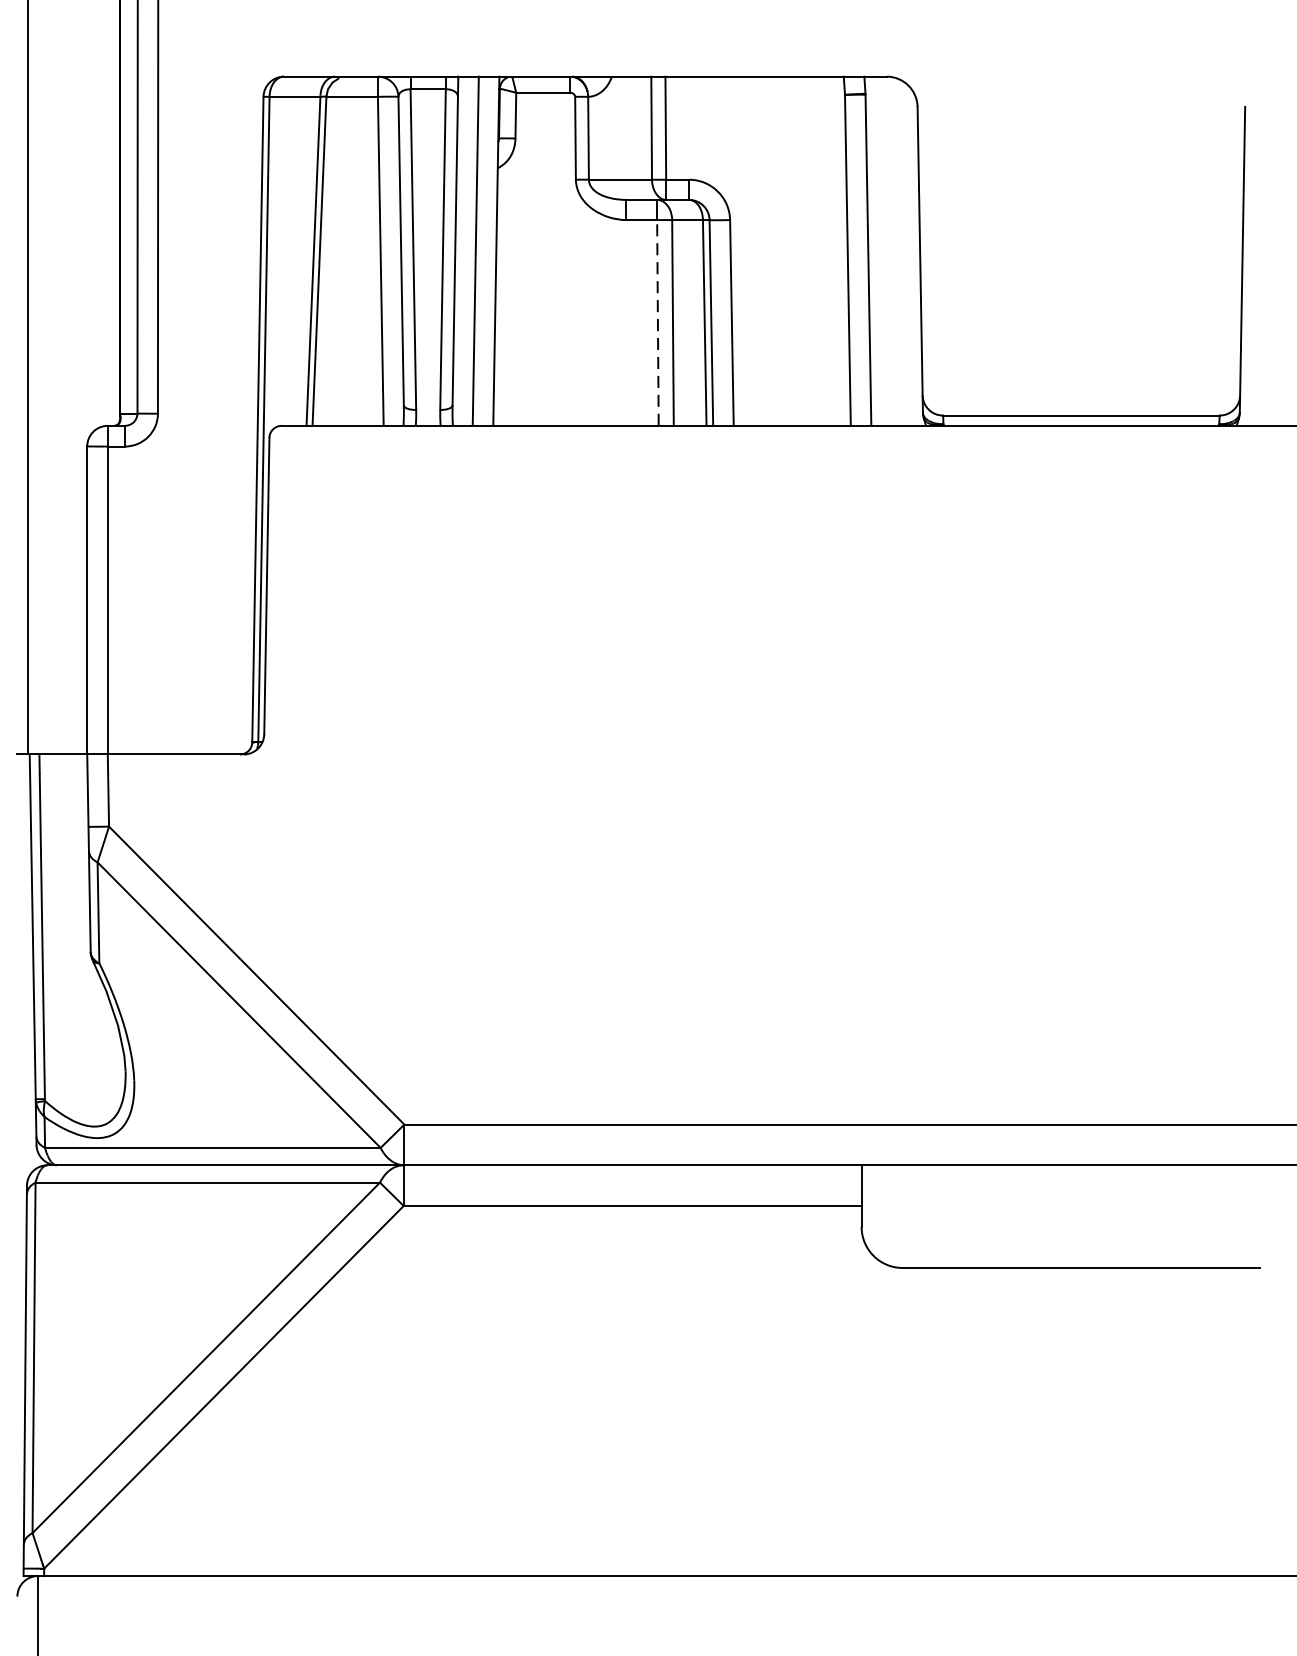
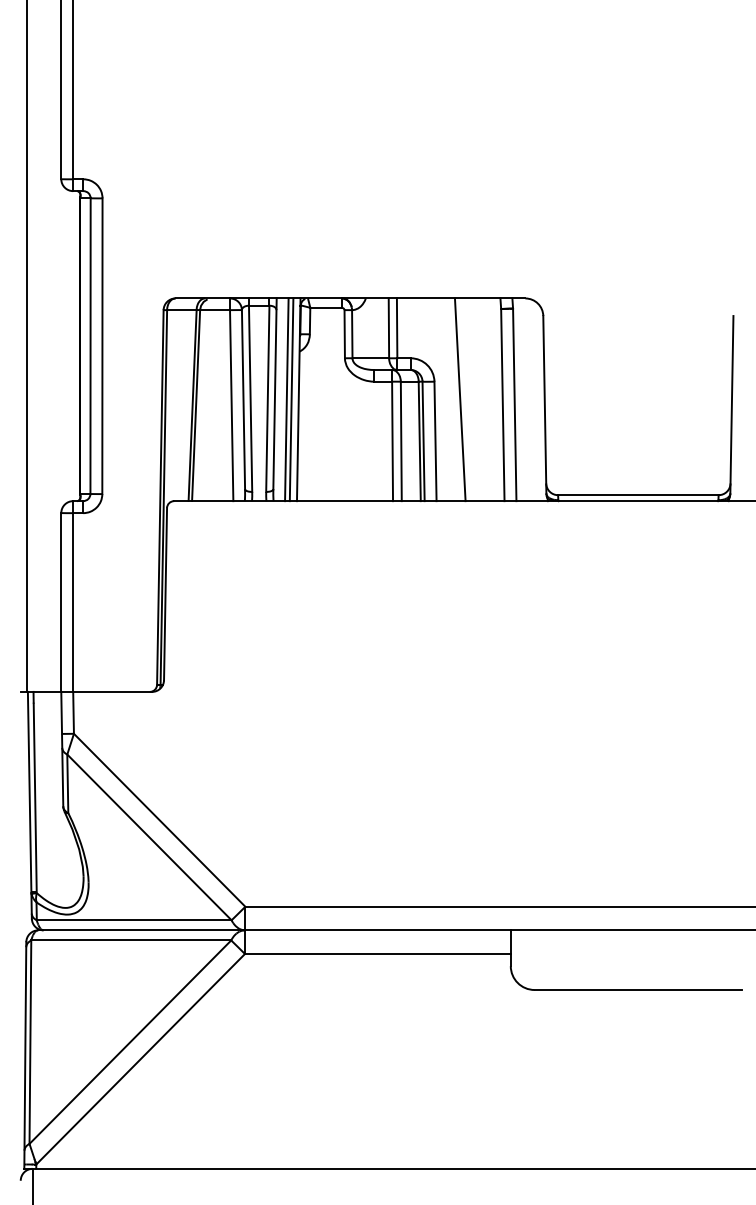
line: (483, 250) -> (291, 399), added
line: (773, 250) -> (459, 399), added
line: (657, 323) -> (392, 441), dashed -> solid

